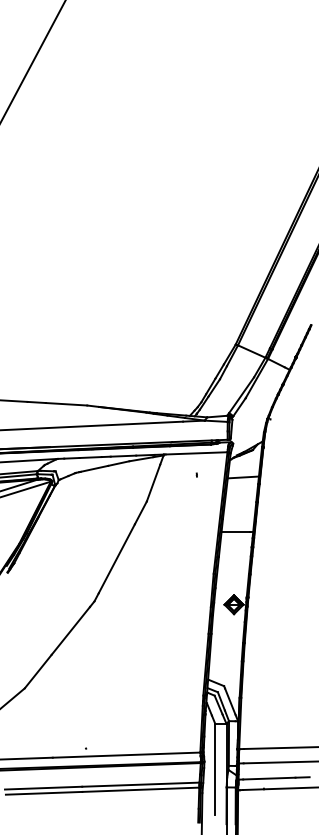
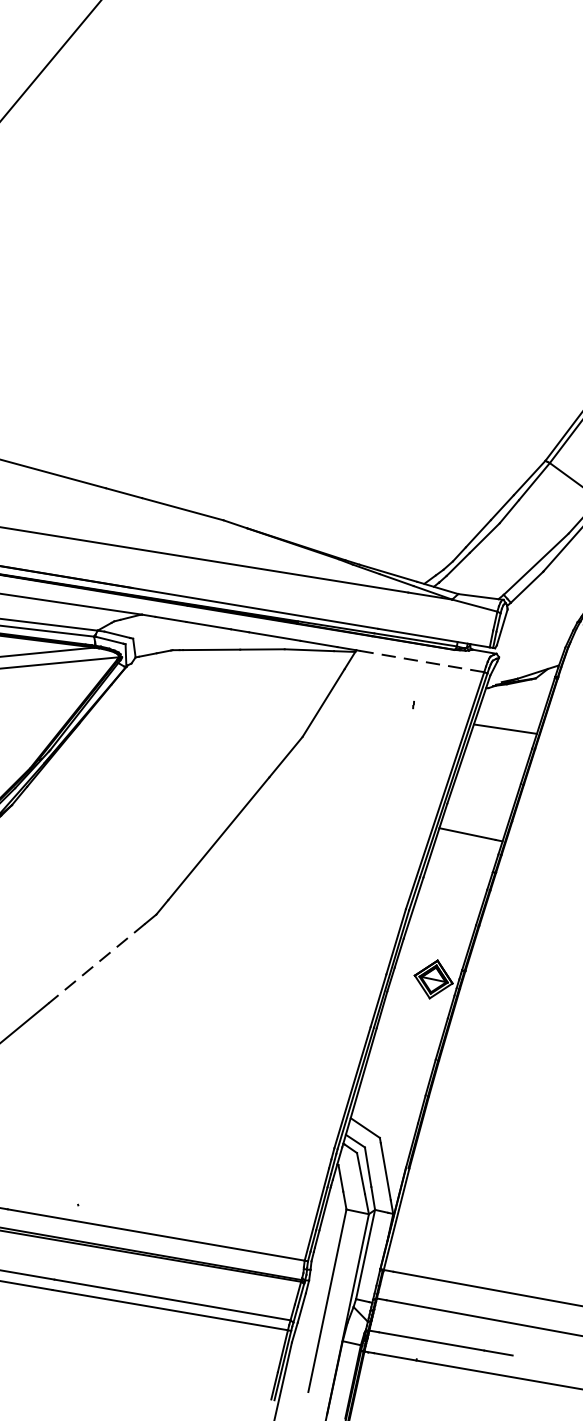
line: (196, 453) -> (421, 661), solid -> dashed
line: (70, 630) -> (96, 962), solid -> dashed

